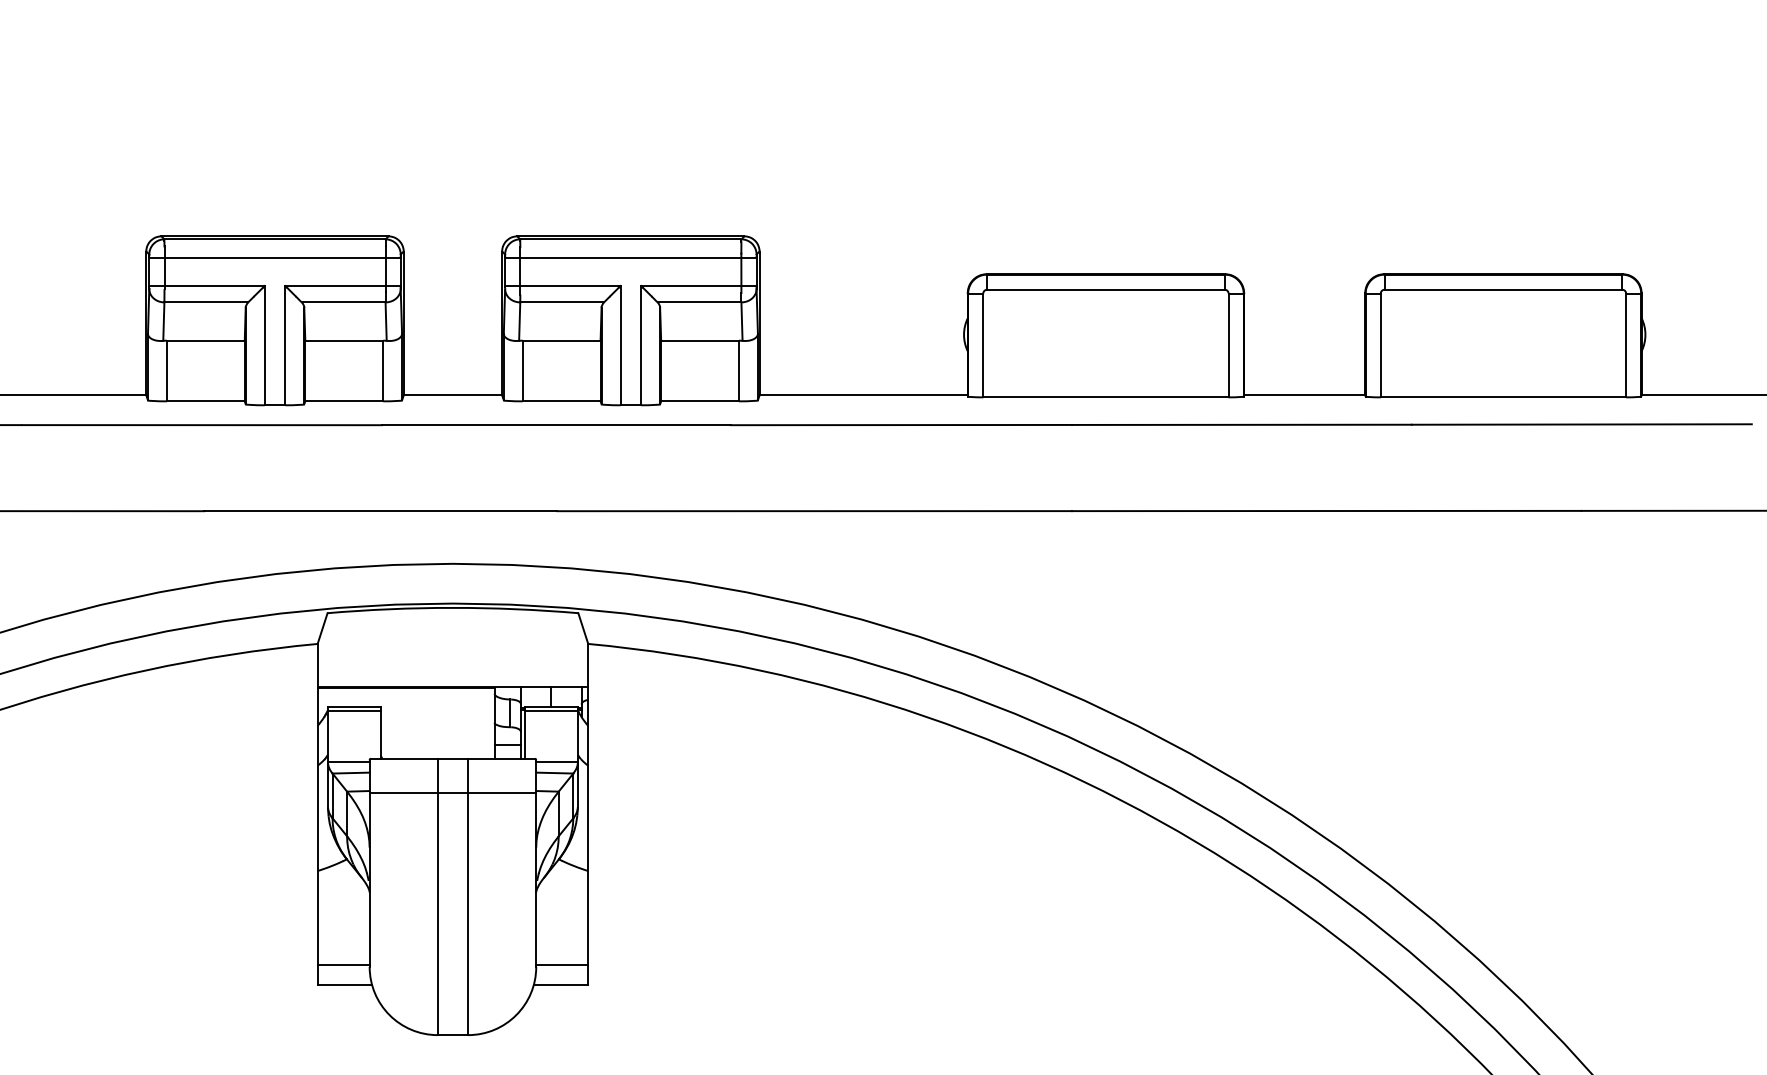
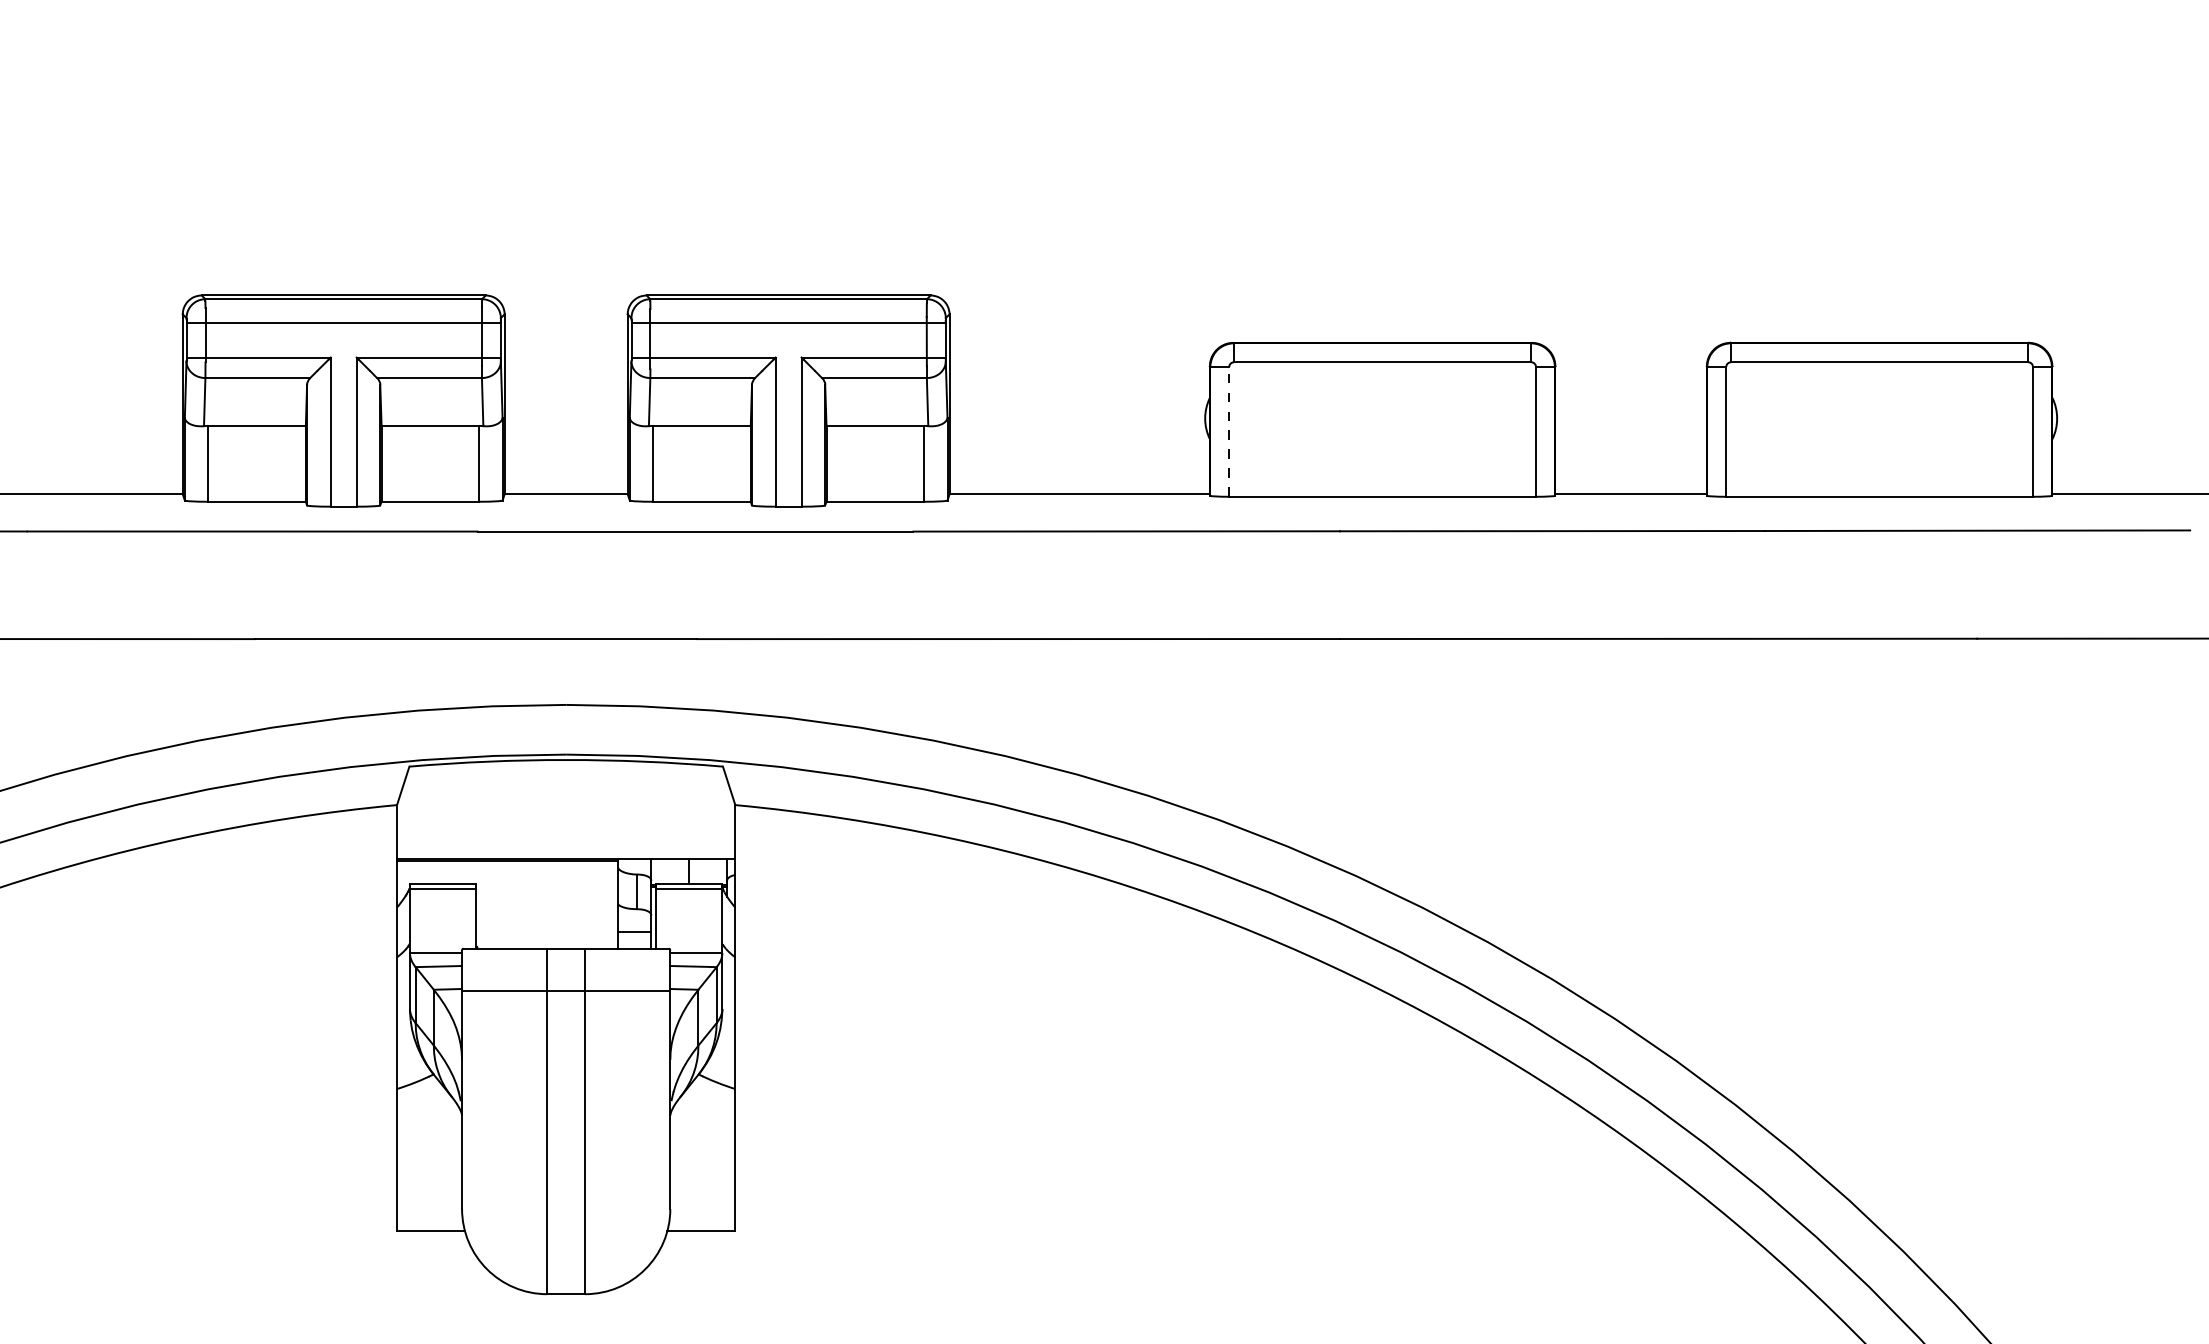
line: (983, 345) -> (1229, 431), solid -> dashed
line: (343, 964) -> (429, 1206), removed
line: (561, 964) -> (702, 1206), removed

